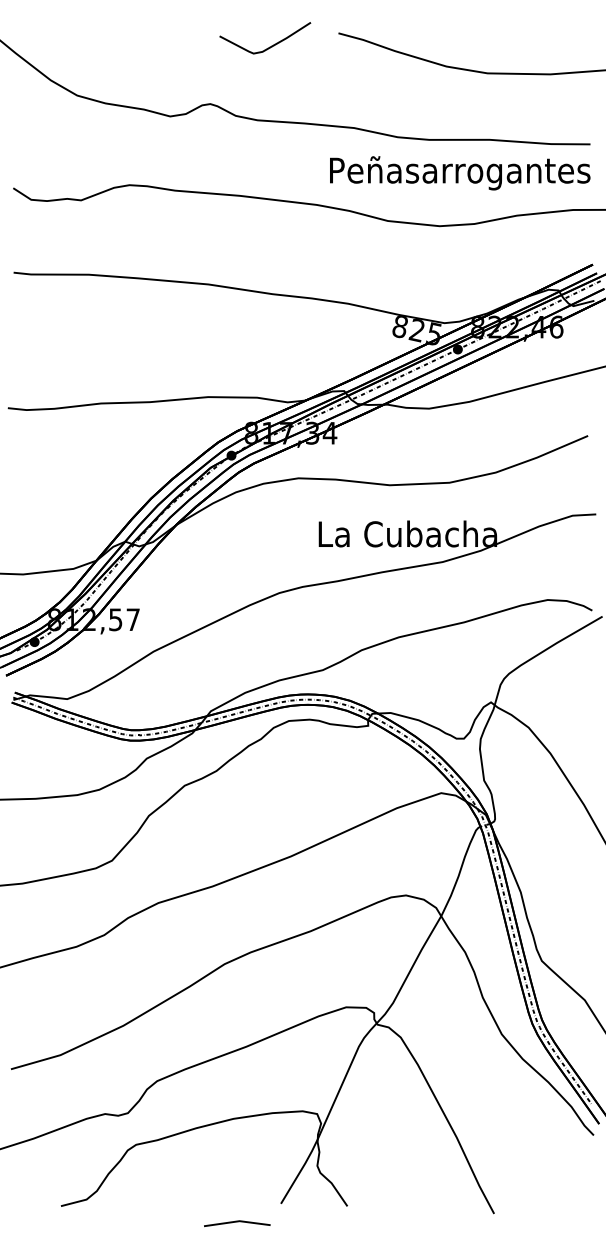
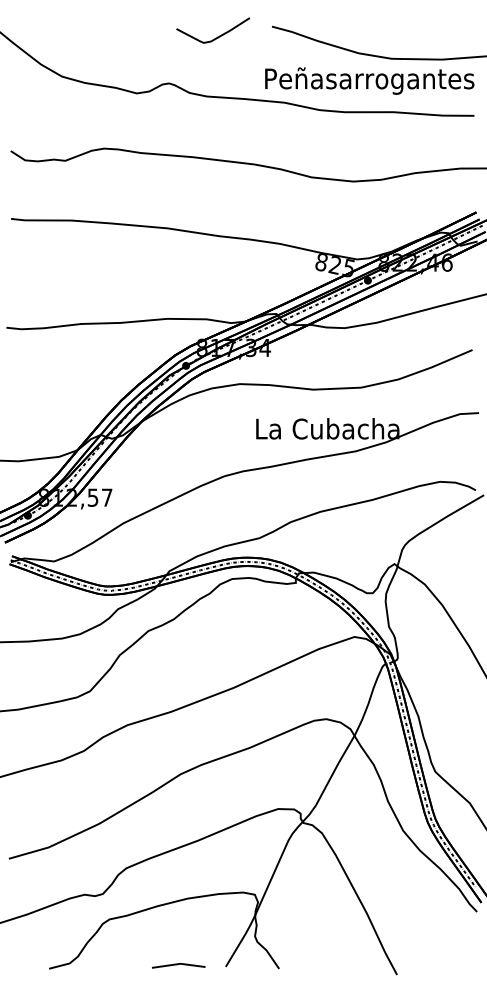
text: (459, 172) -> (369, 80), moved
line: (237, 1222) -> (178, 964), moved

